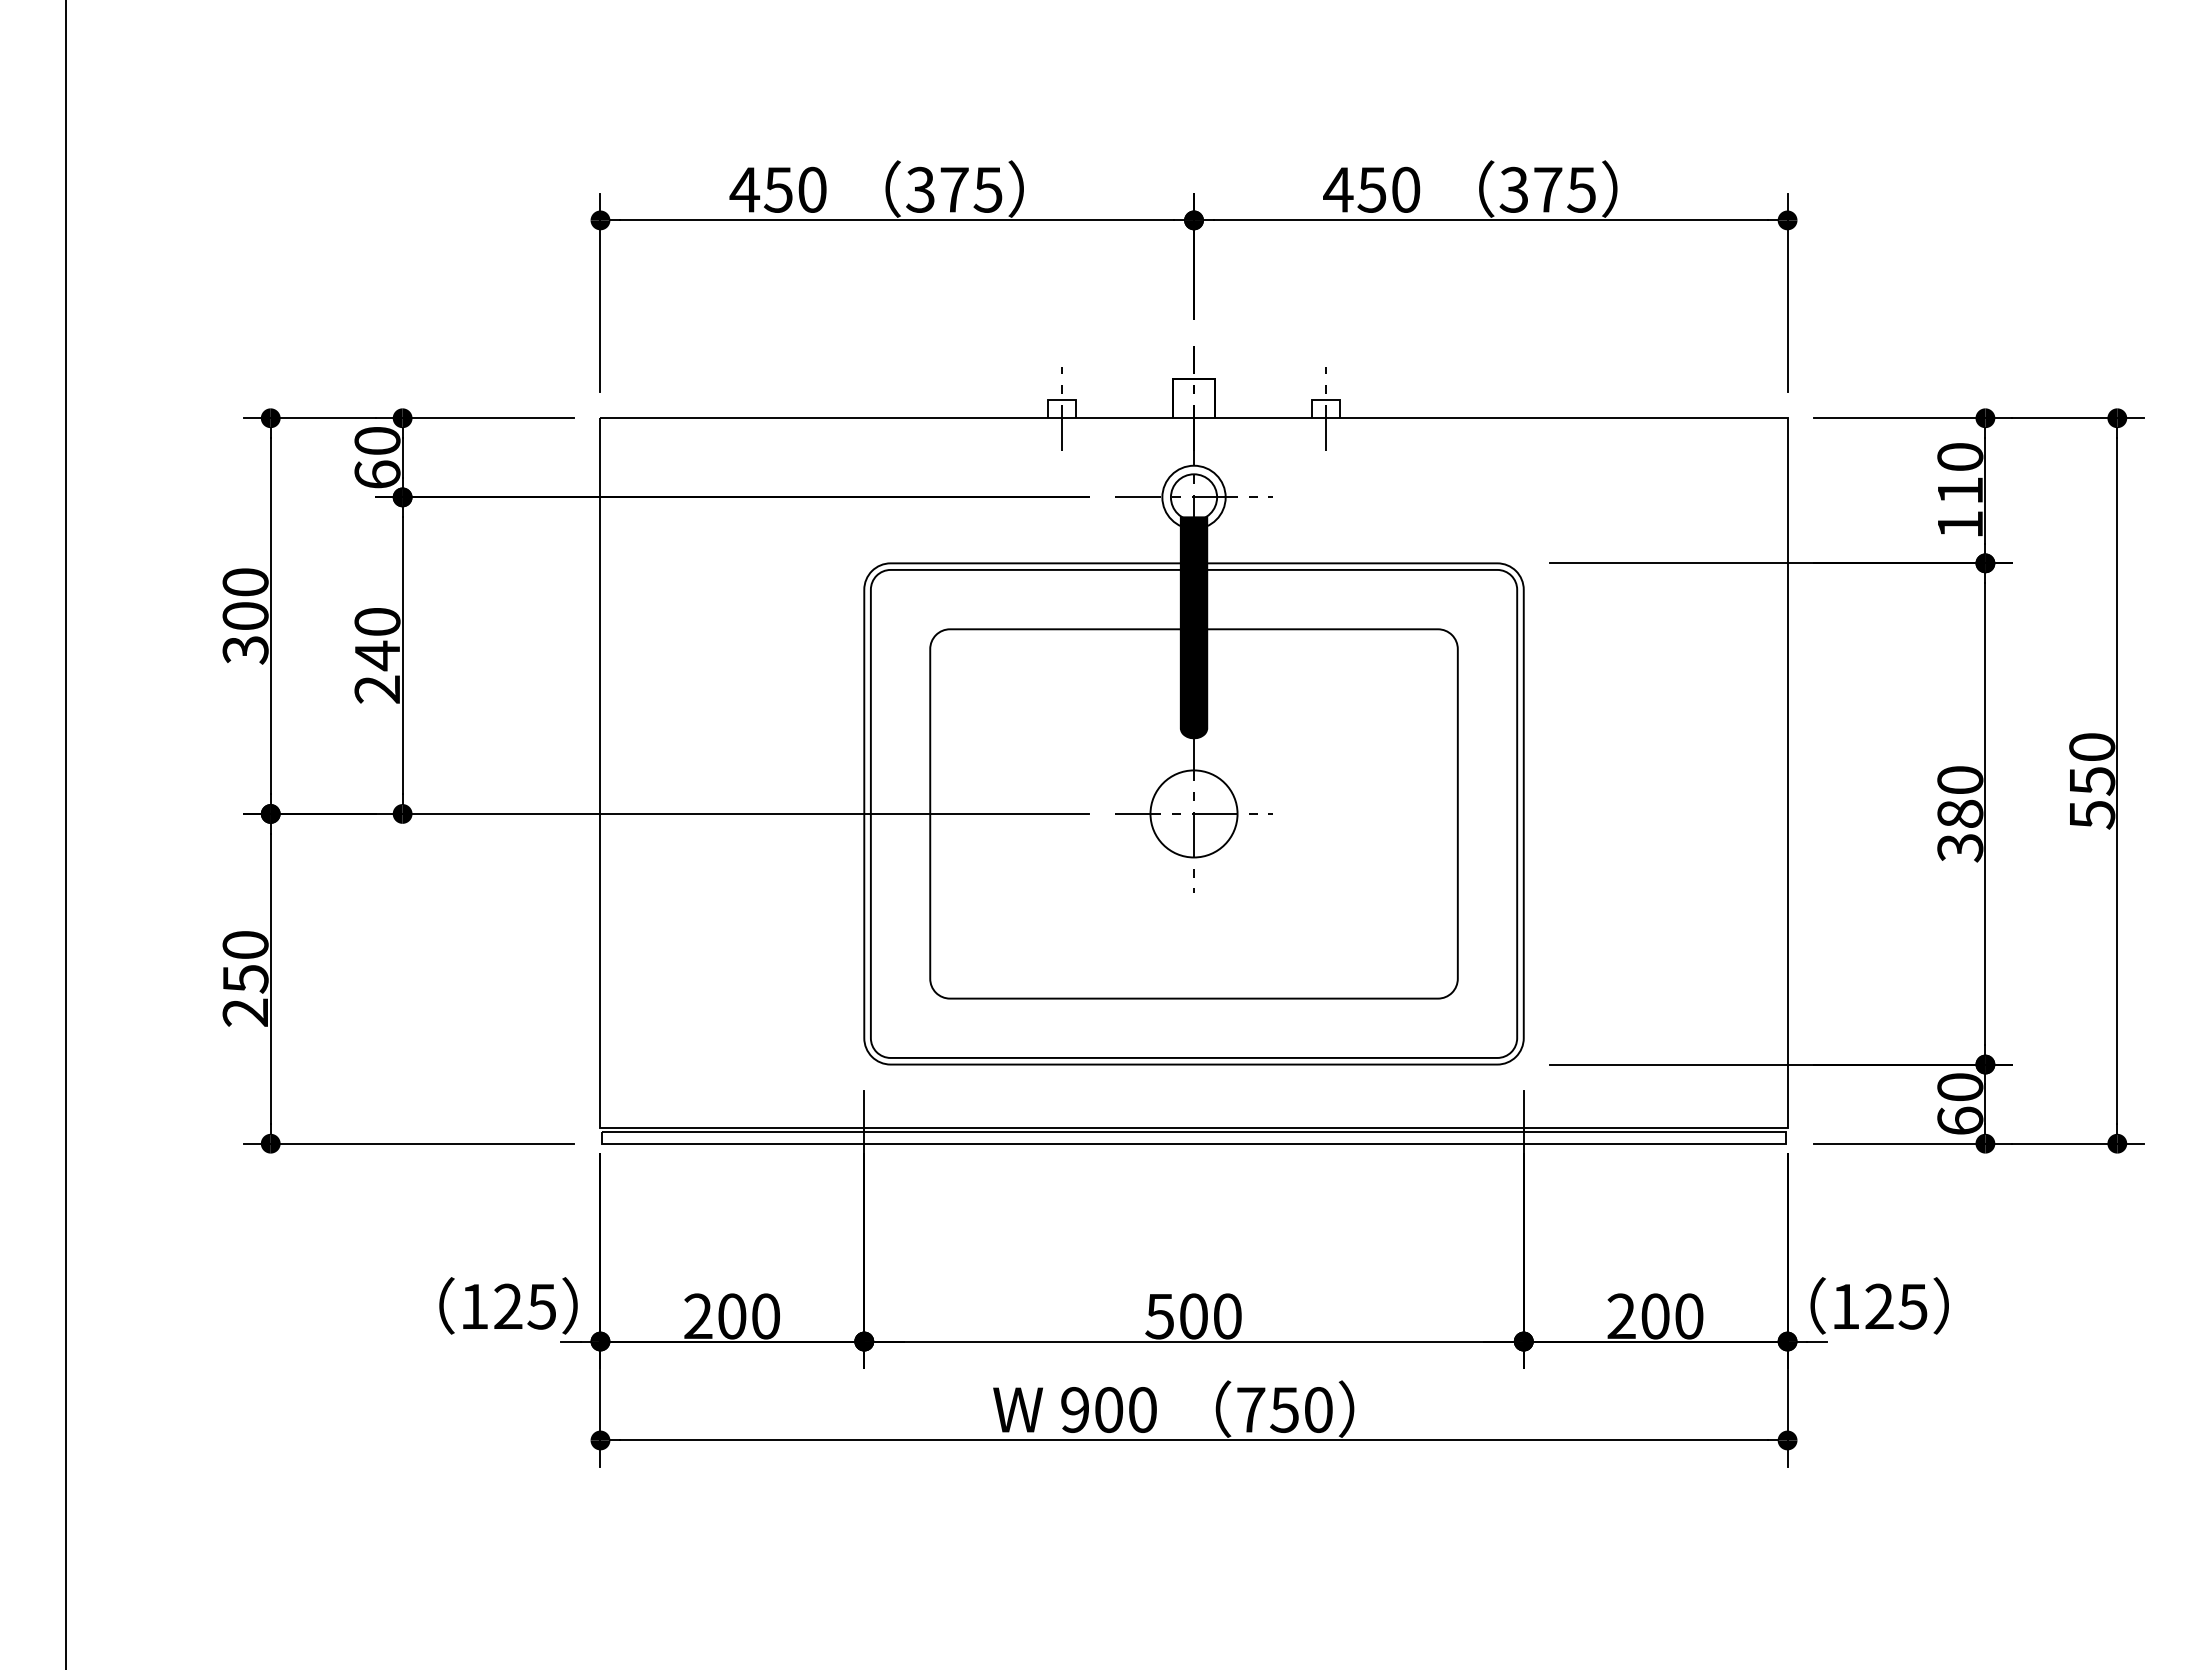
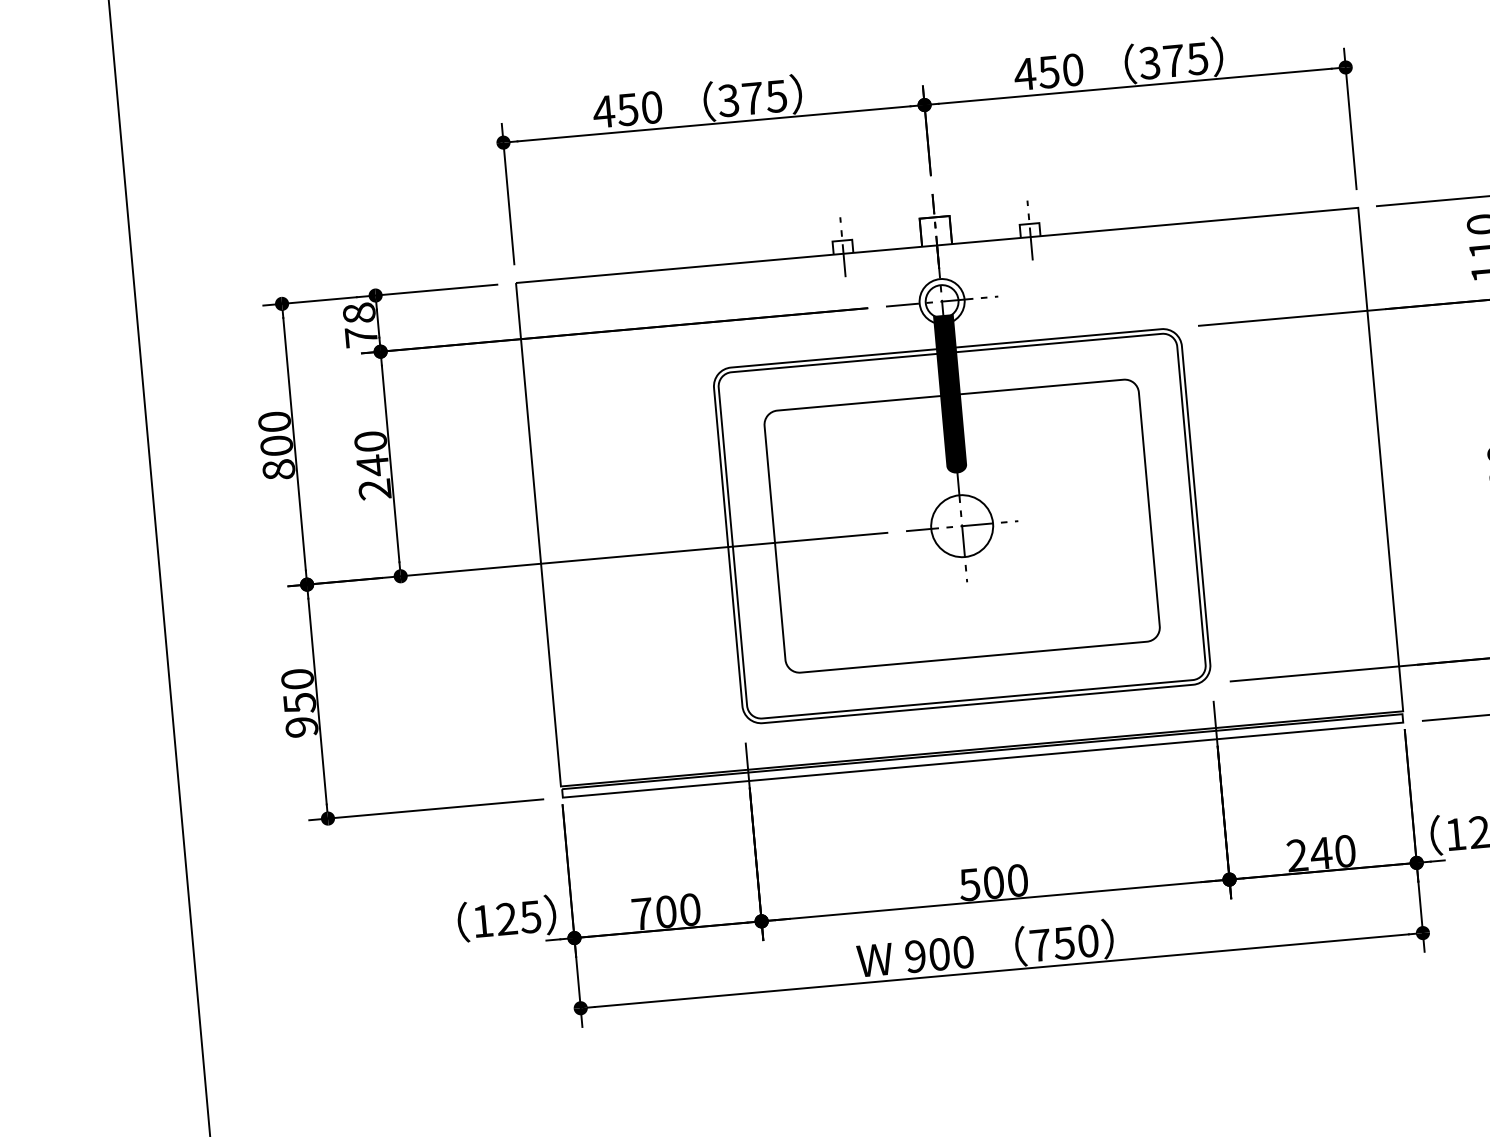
text: (377, 457) -> (360, 324), 60 -> 78
text: (245, 649) -> (278, 469), 300 -> 800
text: (245, 1012) -> (301, 727), 250 -> 950
text: (698, 1315) -> (642, 913), 200 -> 700
text: (1655, 1316) -> (1321, 853), 200 -> 240

